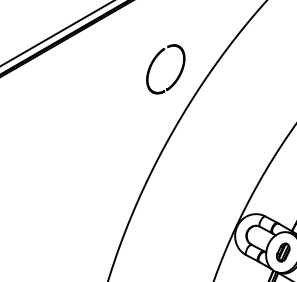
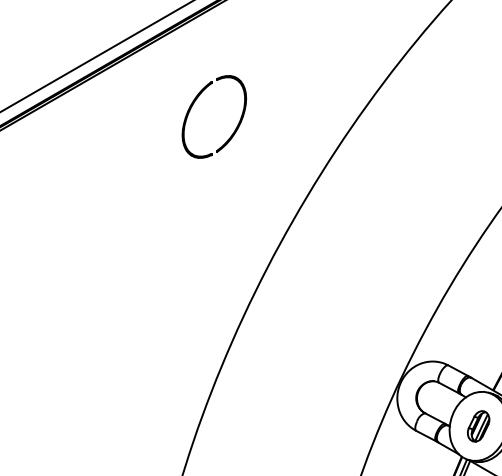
part: (153, 63) -> (193, 107), moved

